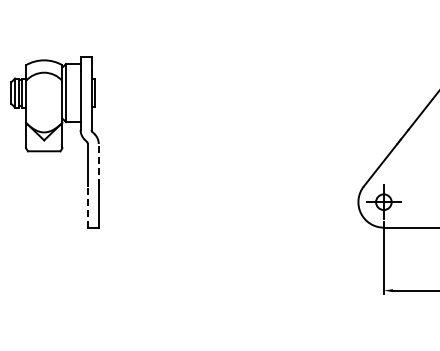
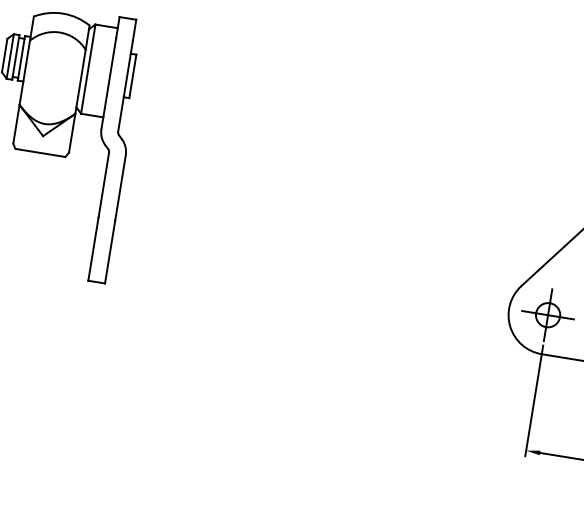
line: (98, 164) -> (120, 186), dashed -> solid
line: (87, 207) -> (92, 249), dashed -> solid

